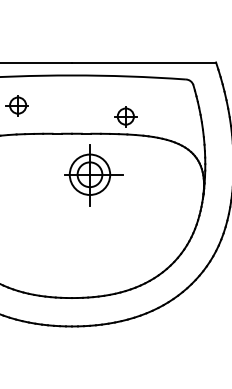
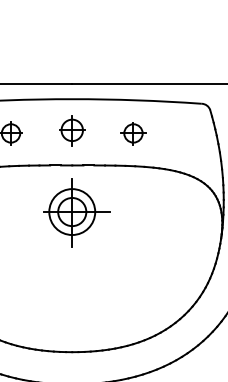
part: (71, 103) -> (71, 131), added
part: (125, 116) -> (133, 133), moved
part: (93, 175) -> (76, 212), moved

